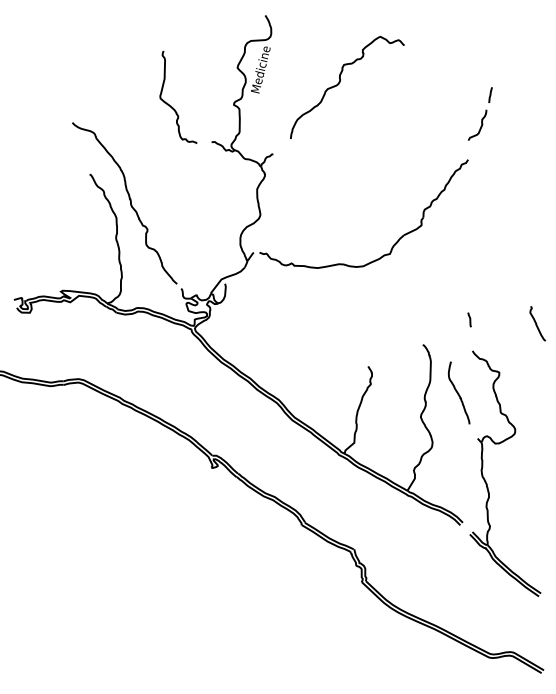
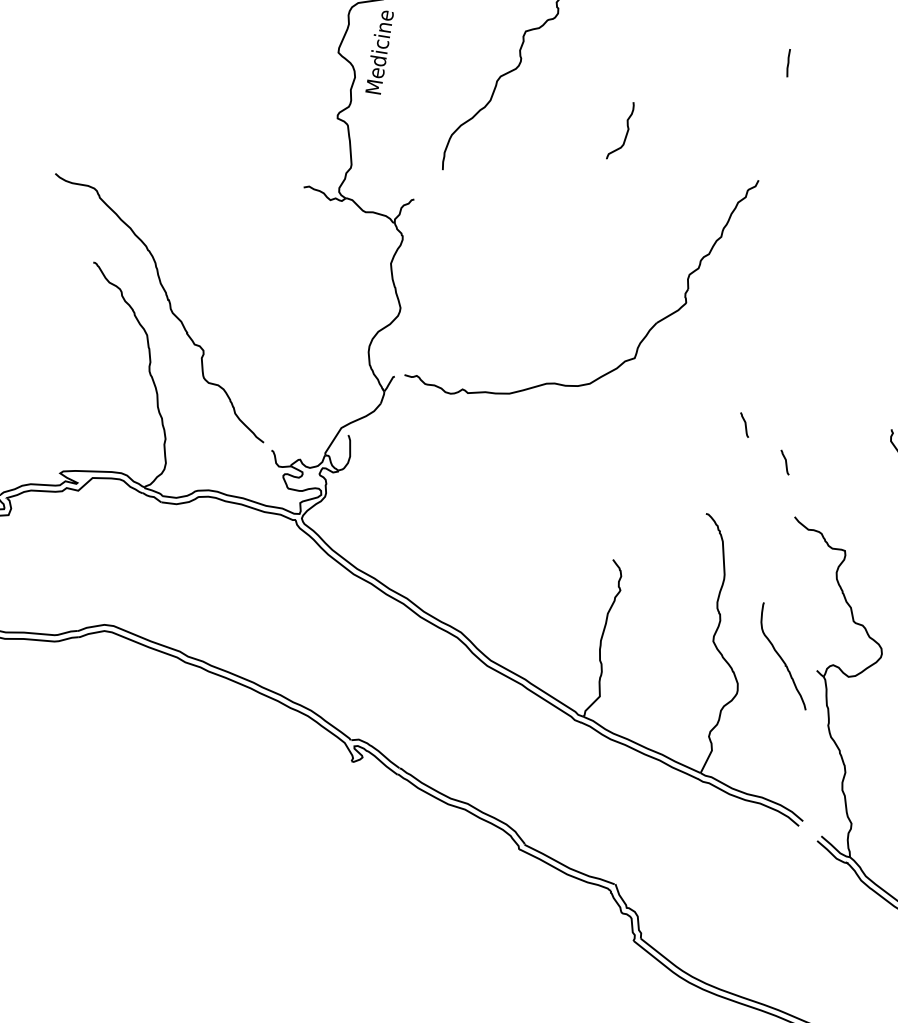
curve: (171, 105) -> (227, 128), removed
curve: (480, 126) -> (625, 132), moved
curve: (448, 296) -> (744, 424), added
curve: (458, 392) -> (781, 655), moved

